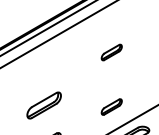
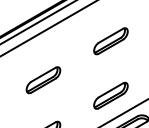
part: (111, 52) -> (110, 41), size x1.67
part: (43, 105) -> (42, 80), moved
part: (111, 106) -> (110, 95), size x1.67

